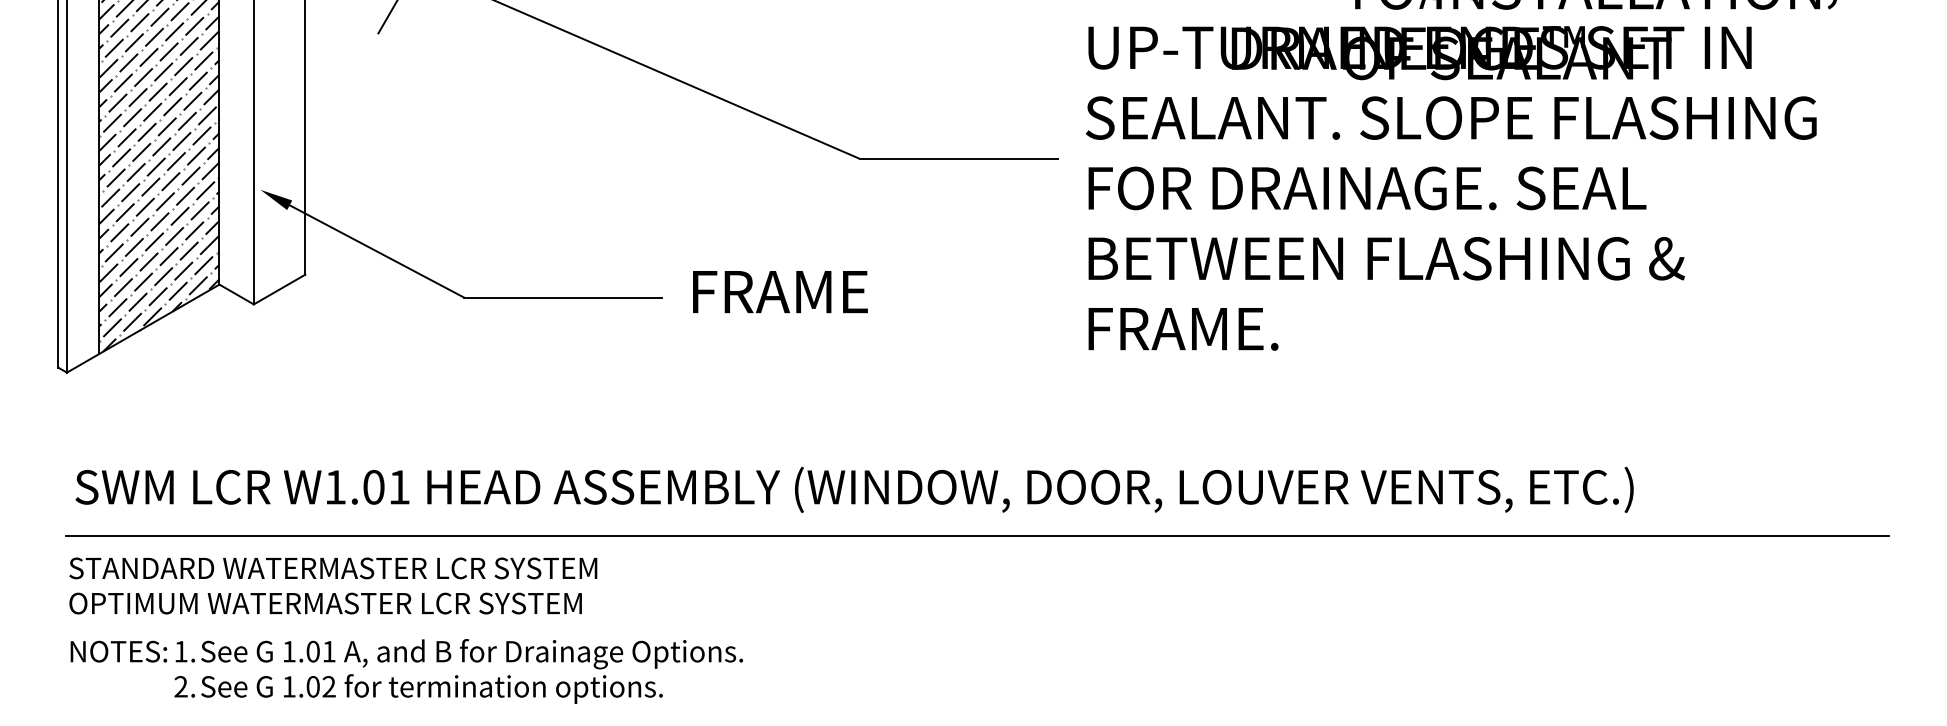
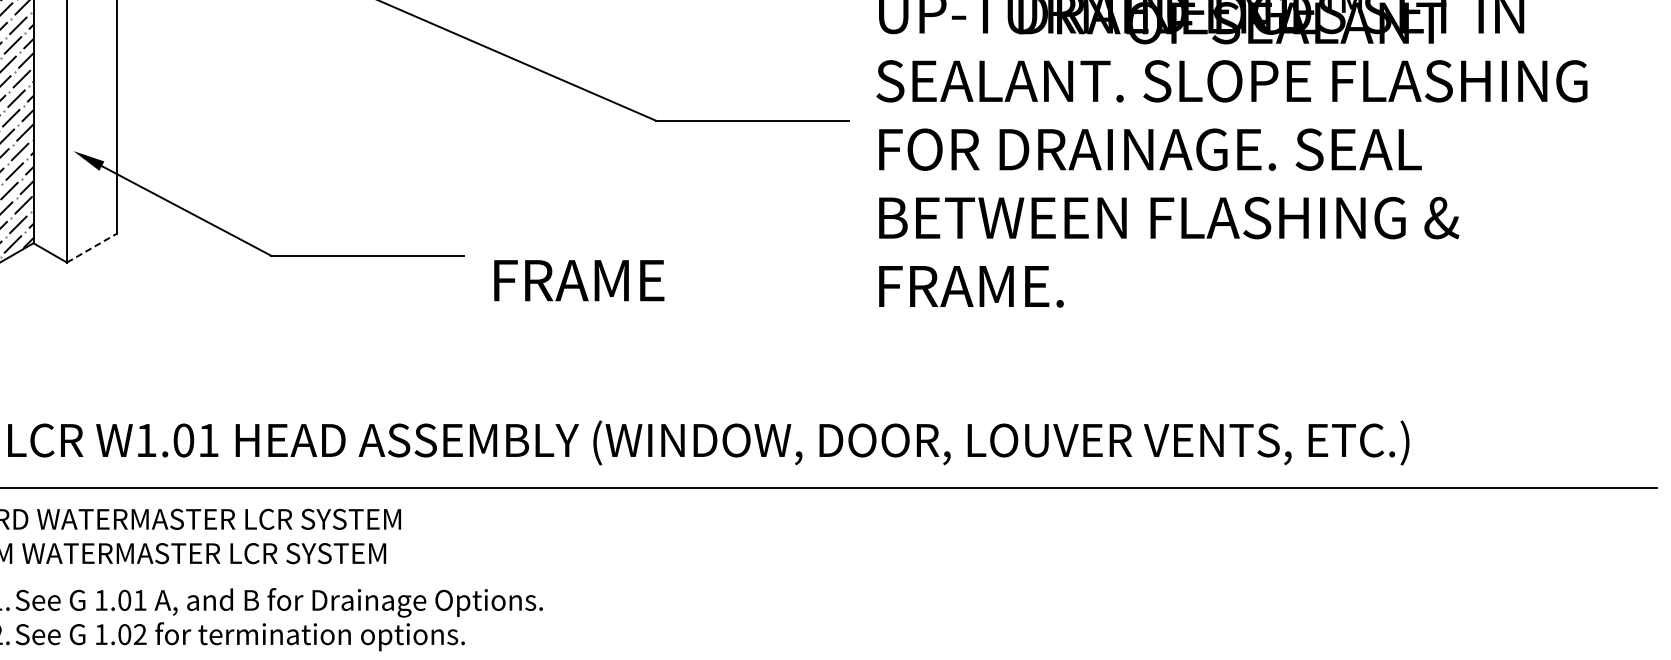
line: (279, 289) -> (91, 248), solid -> dashed
text: (780, 292) -> (579, 281), moved

